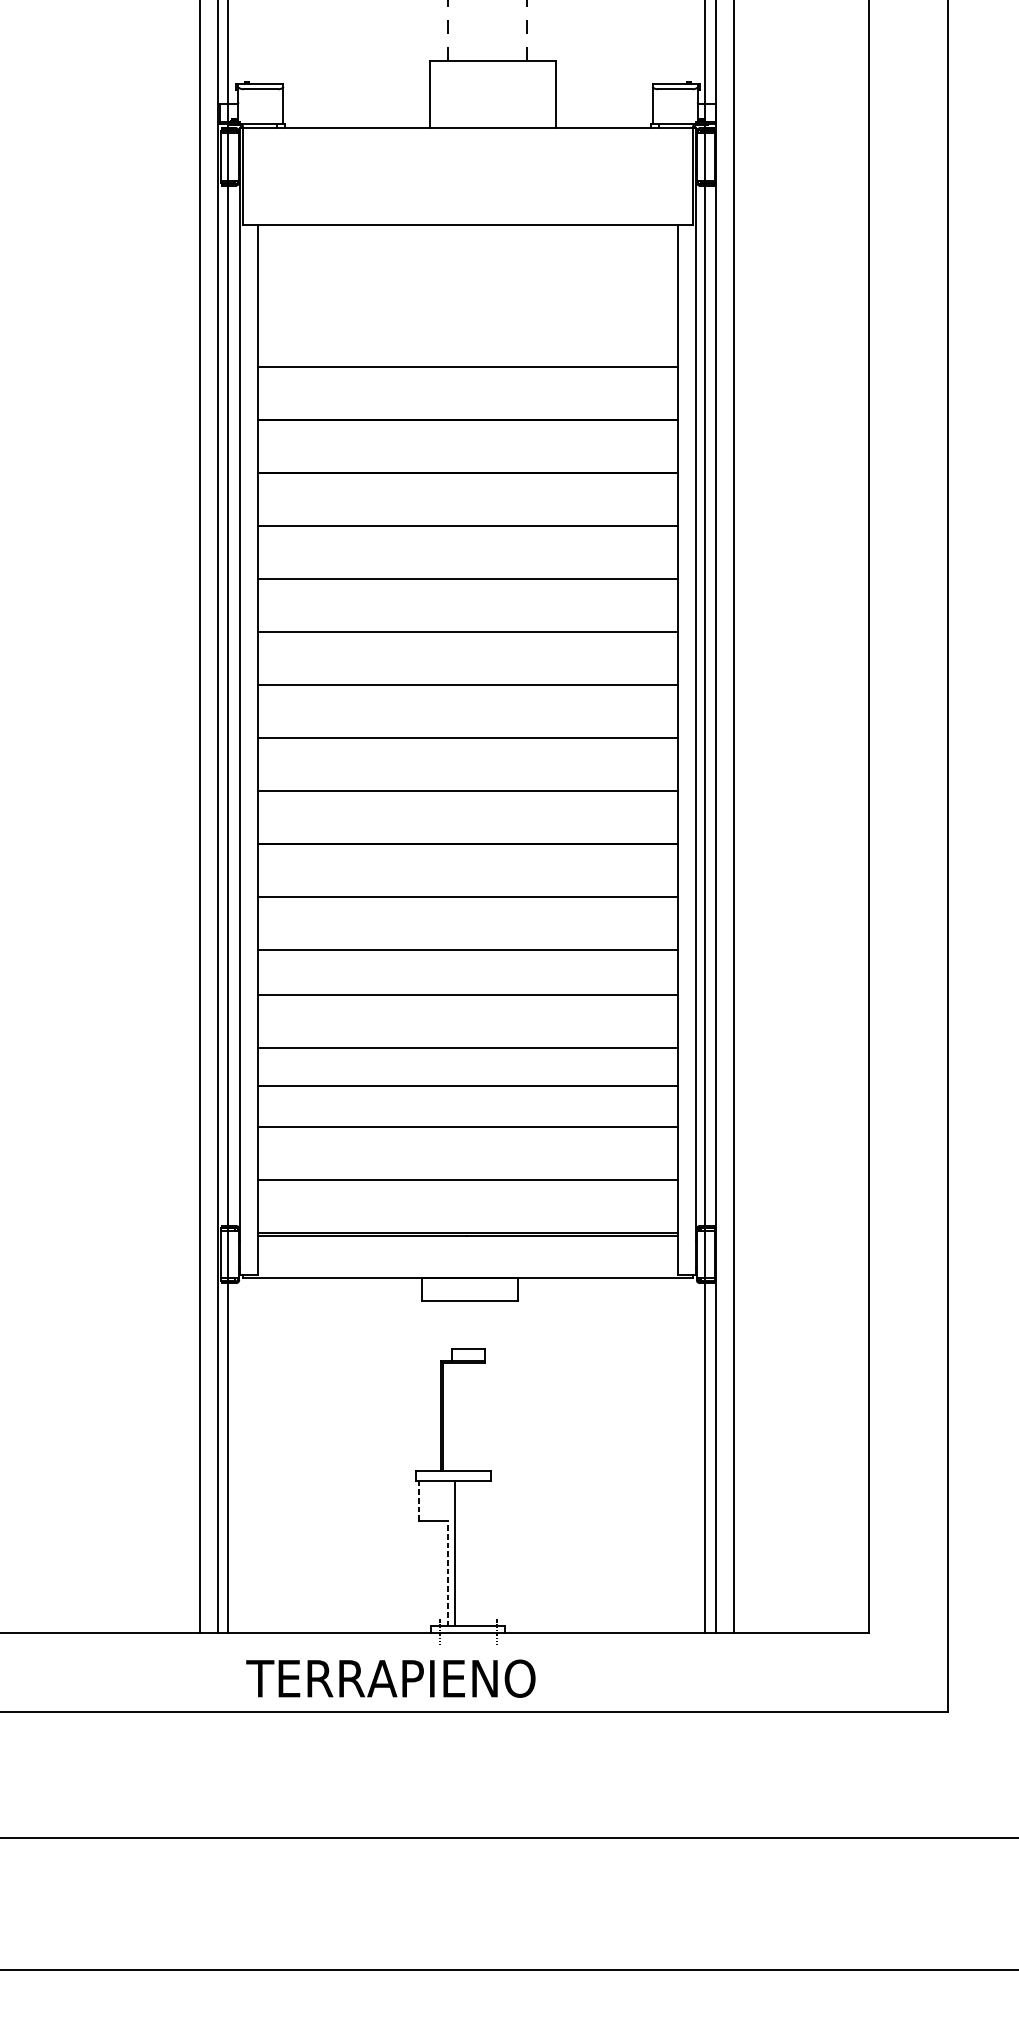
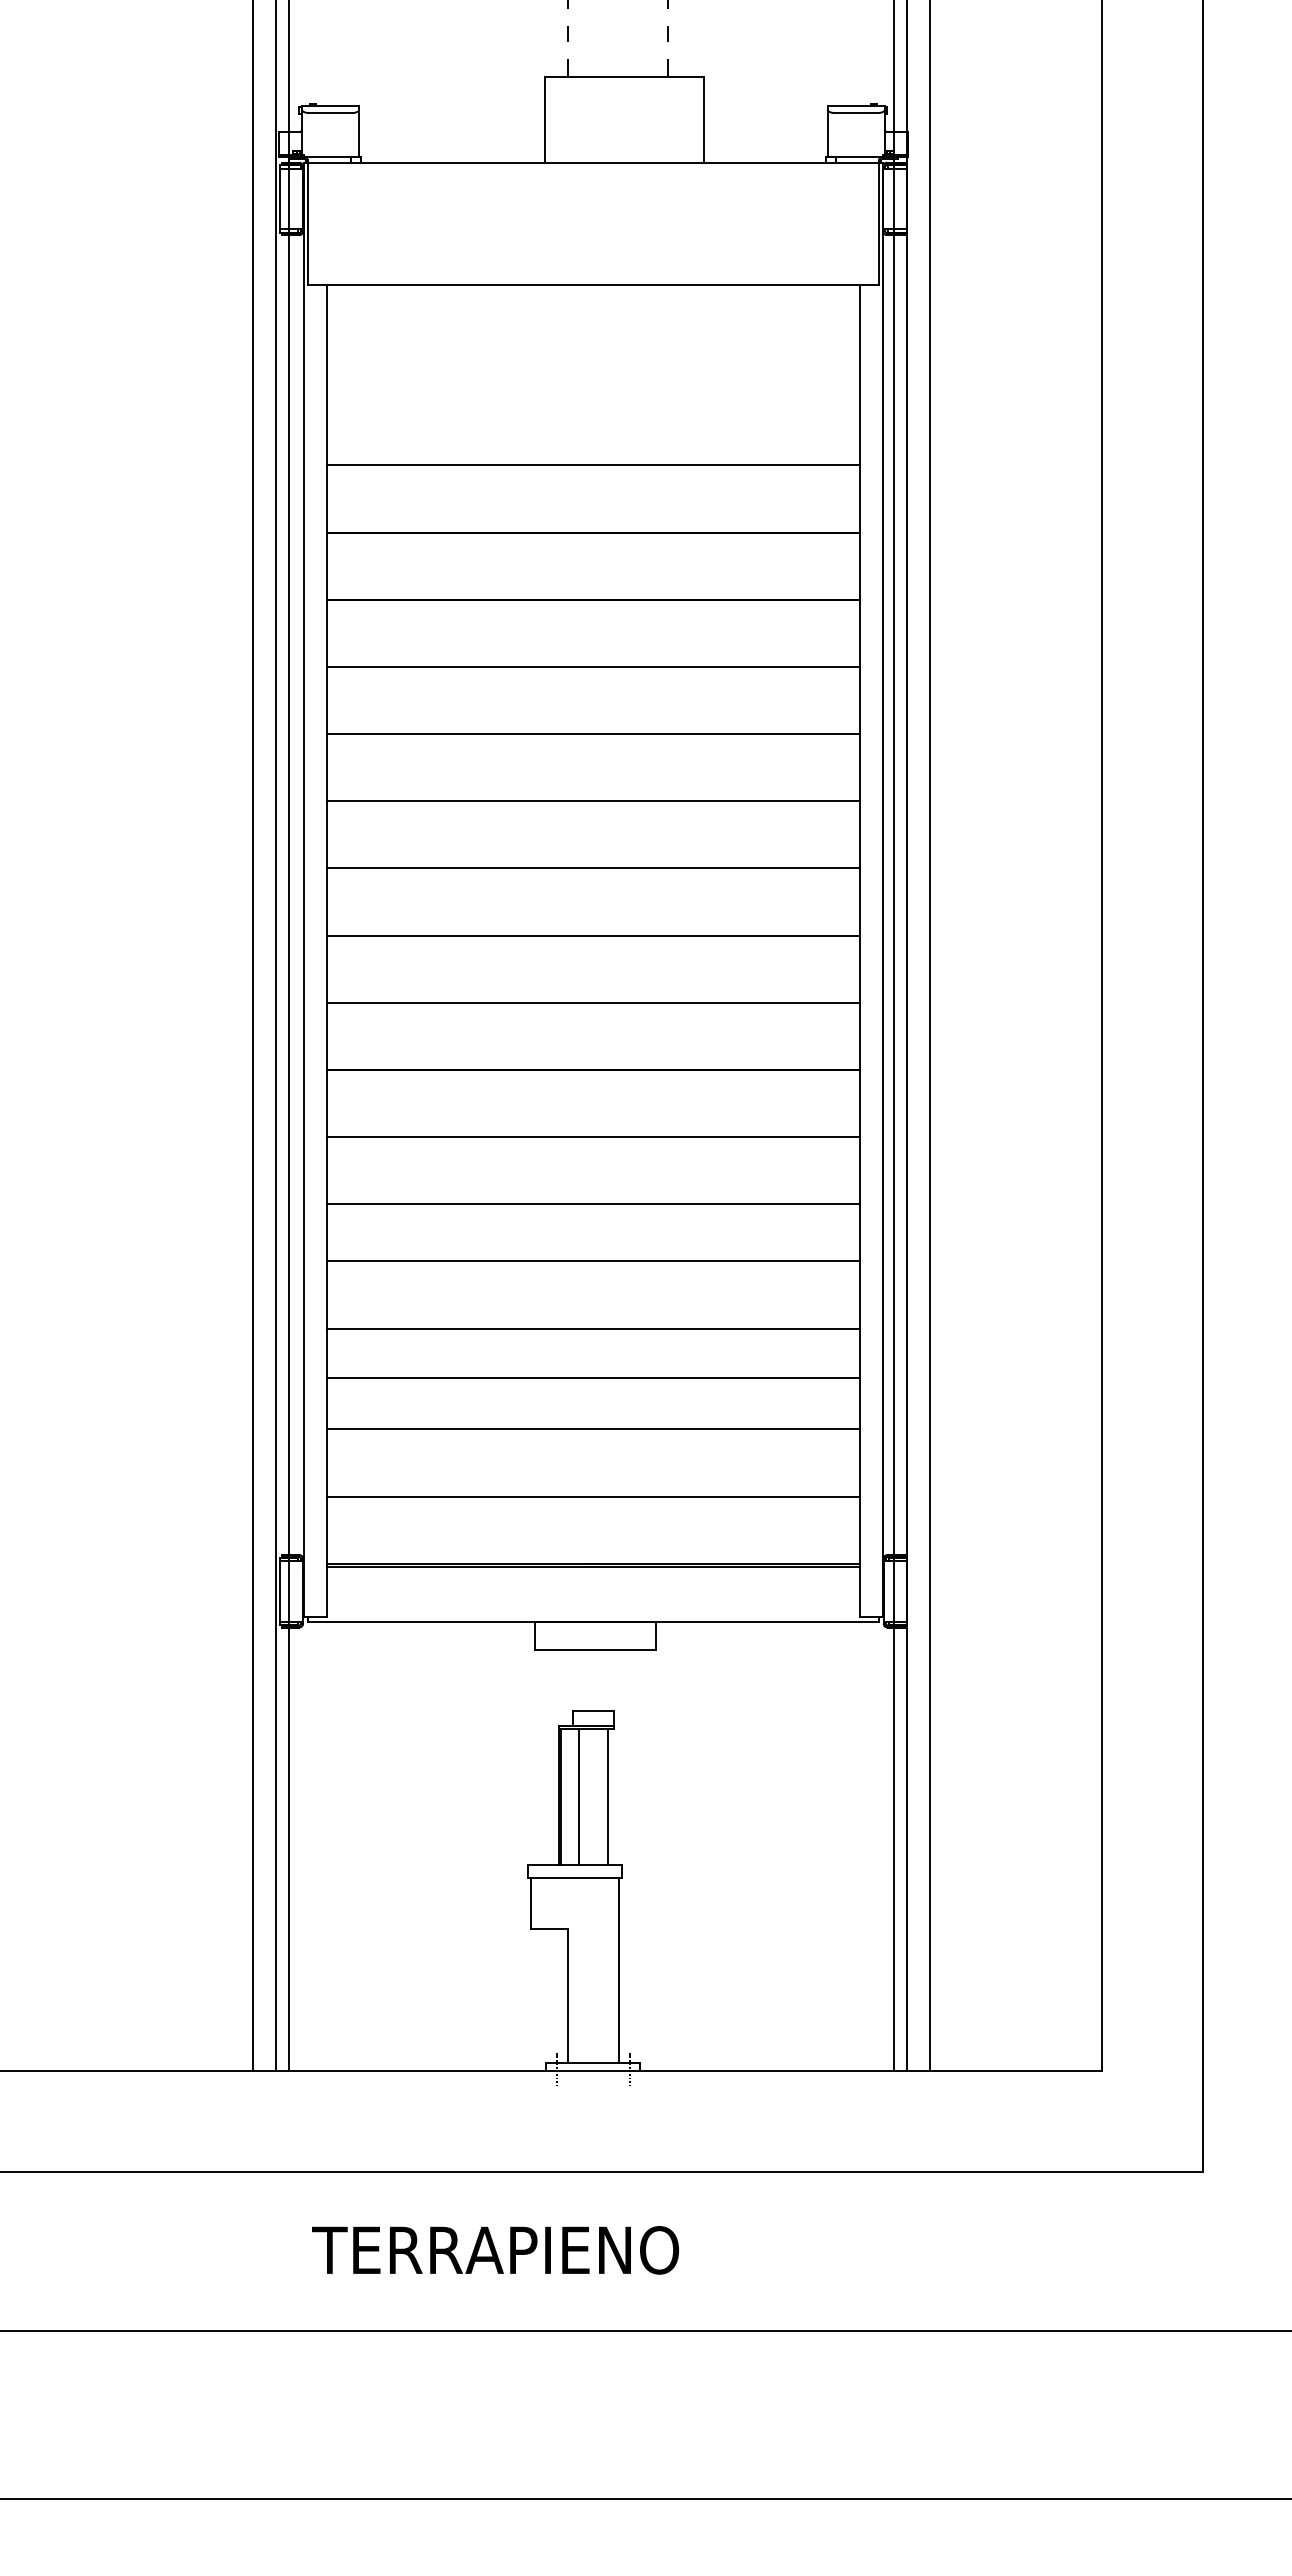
line: (456, 1416) -> (578, 1796), added
line: (479, 1416) -> (608, 1796), added
line: (419, 1500) -> (531, 1903), dashed -> solid
line: (454, 1553) -> (618, 1970), moved
line: (447, 1573) -> (567, 1995), dashed -> solid
text: (390, 1678) -> (495, 2250), moved

